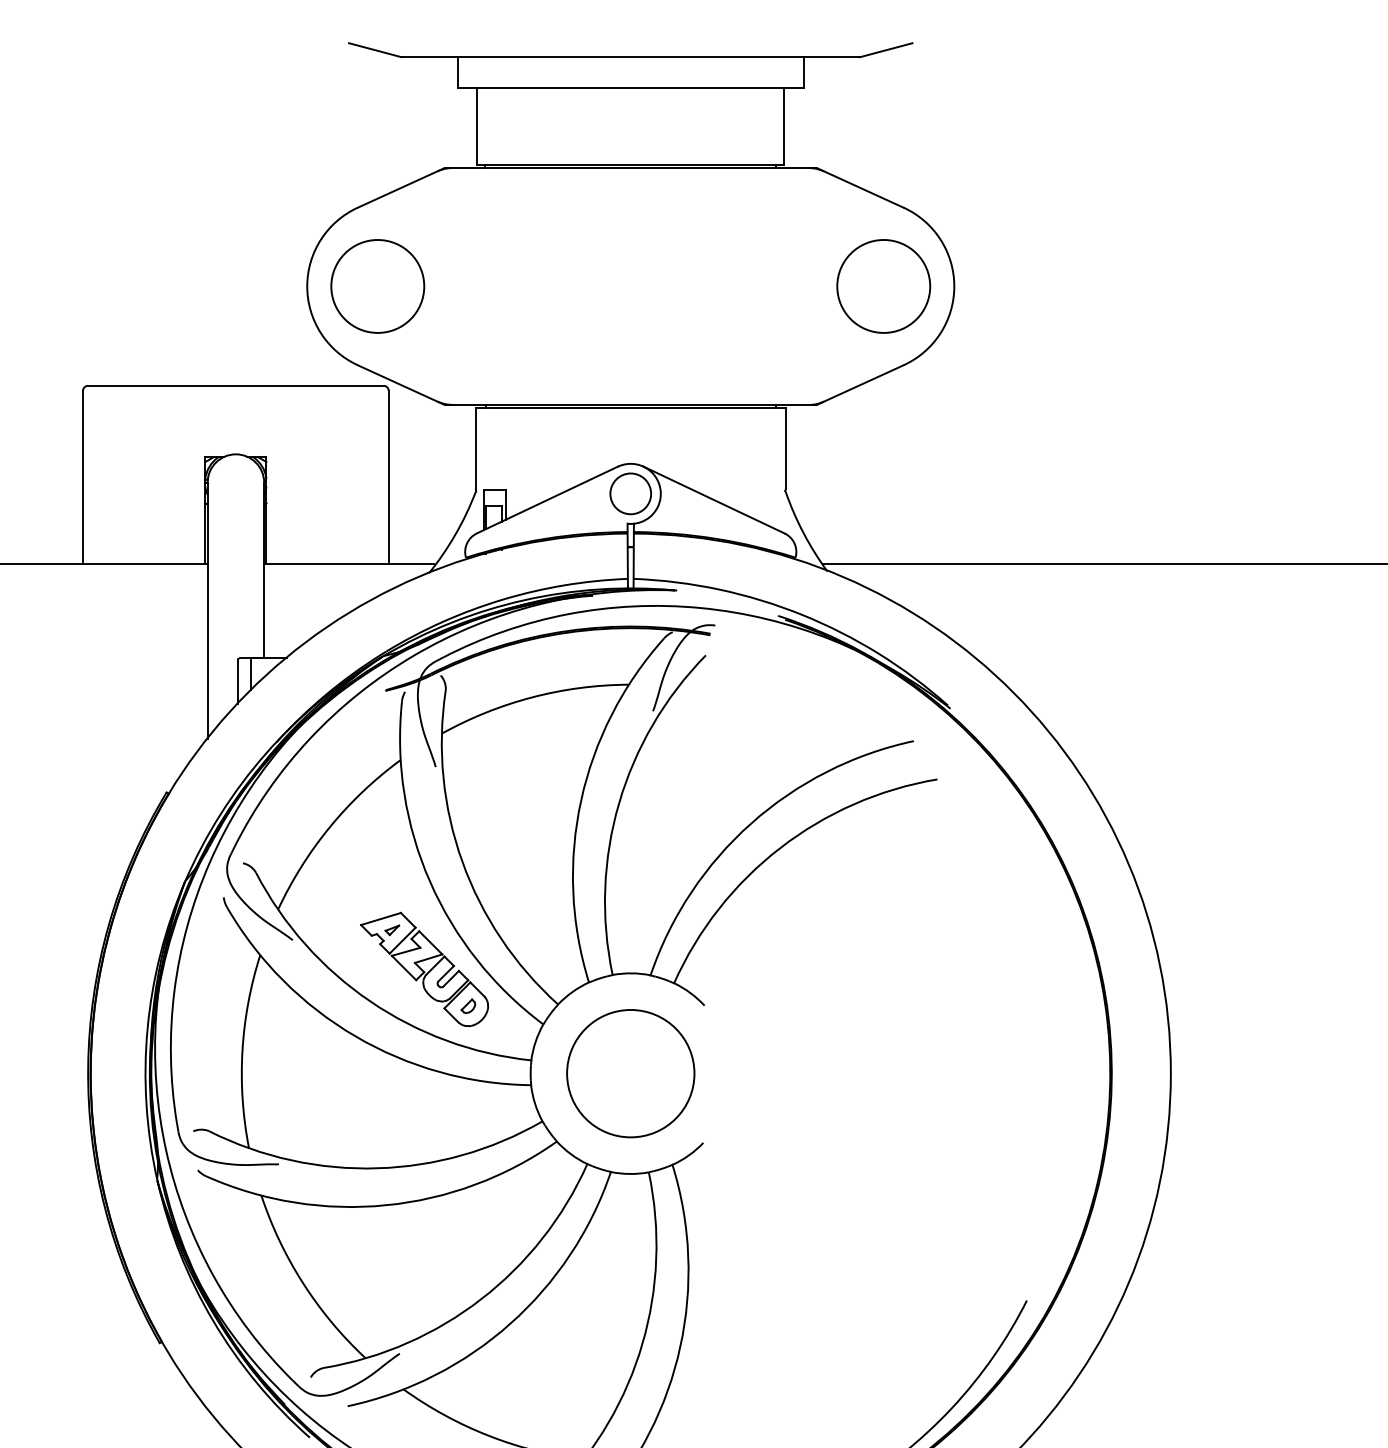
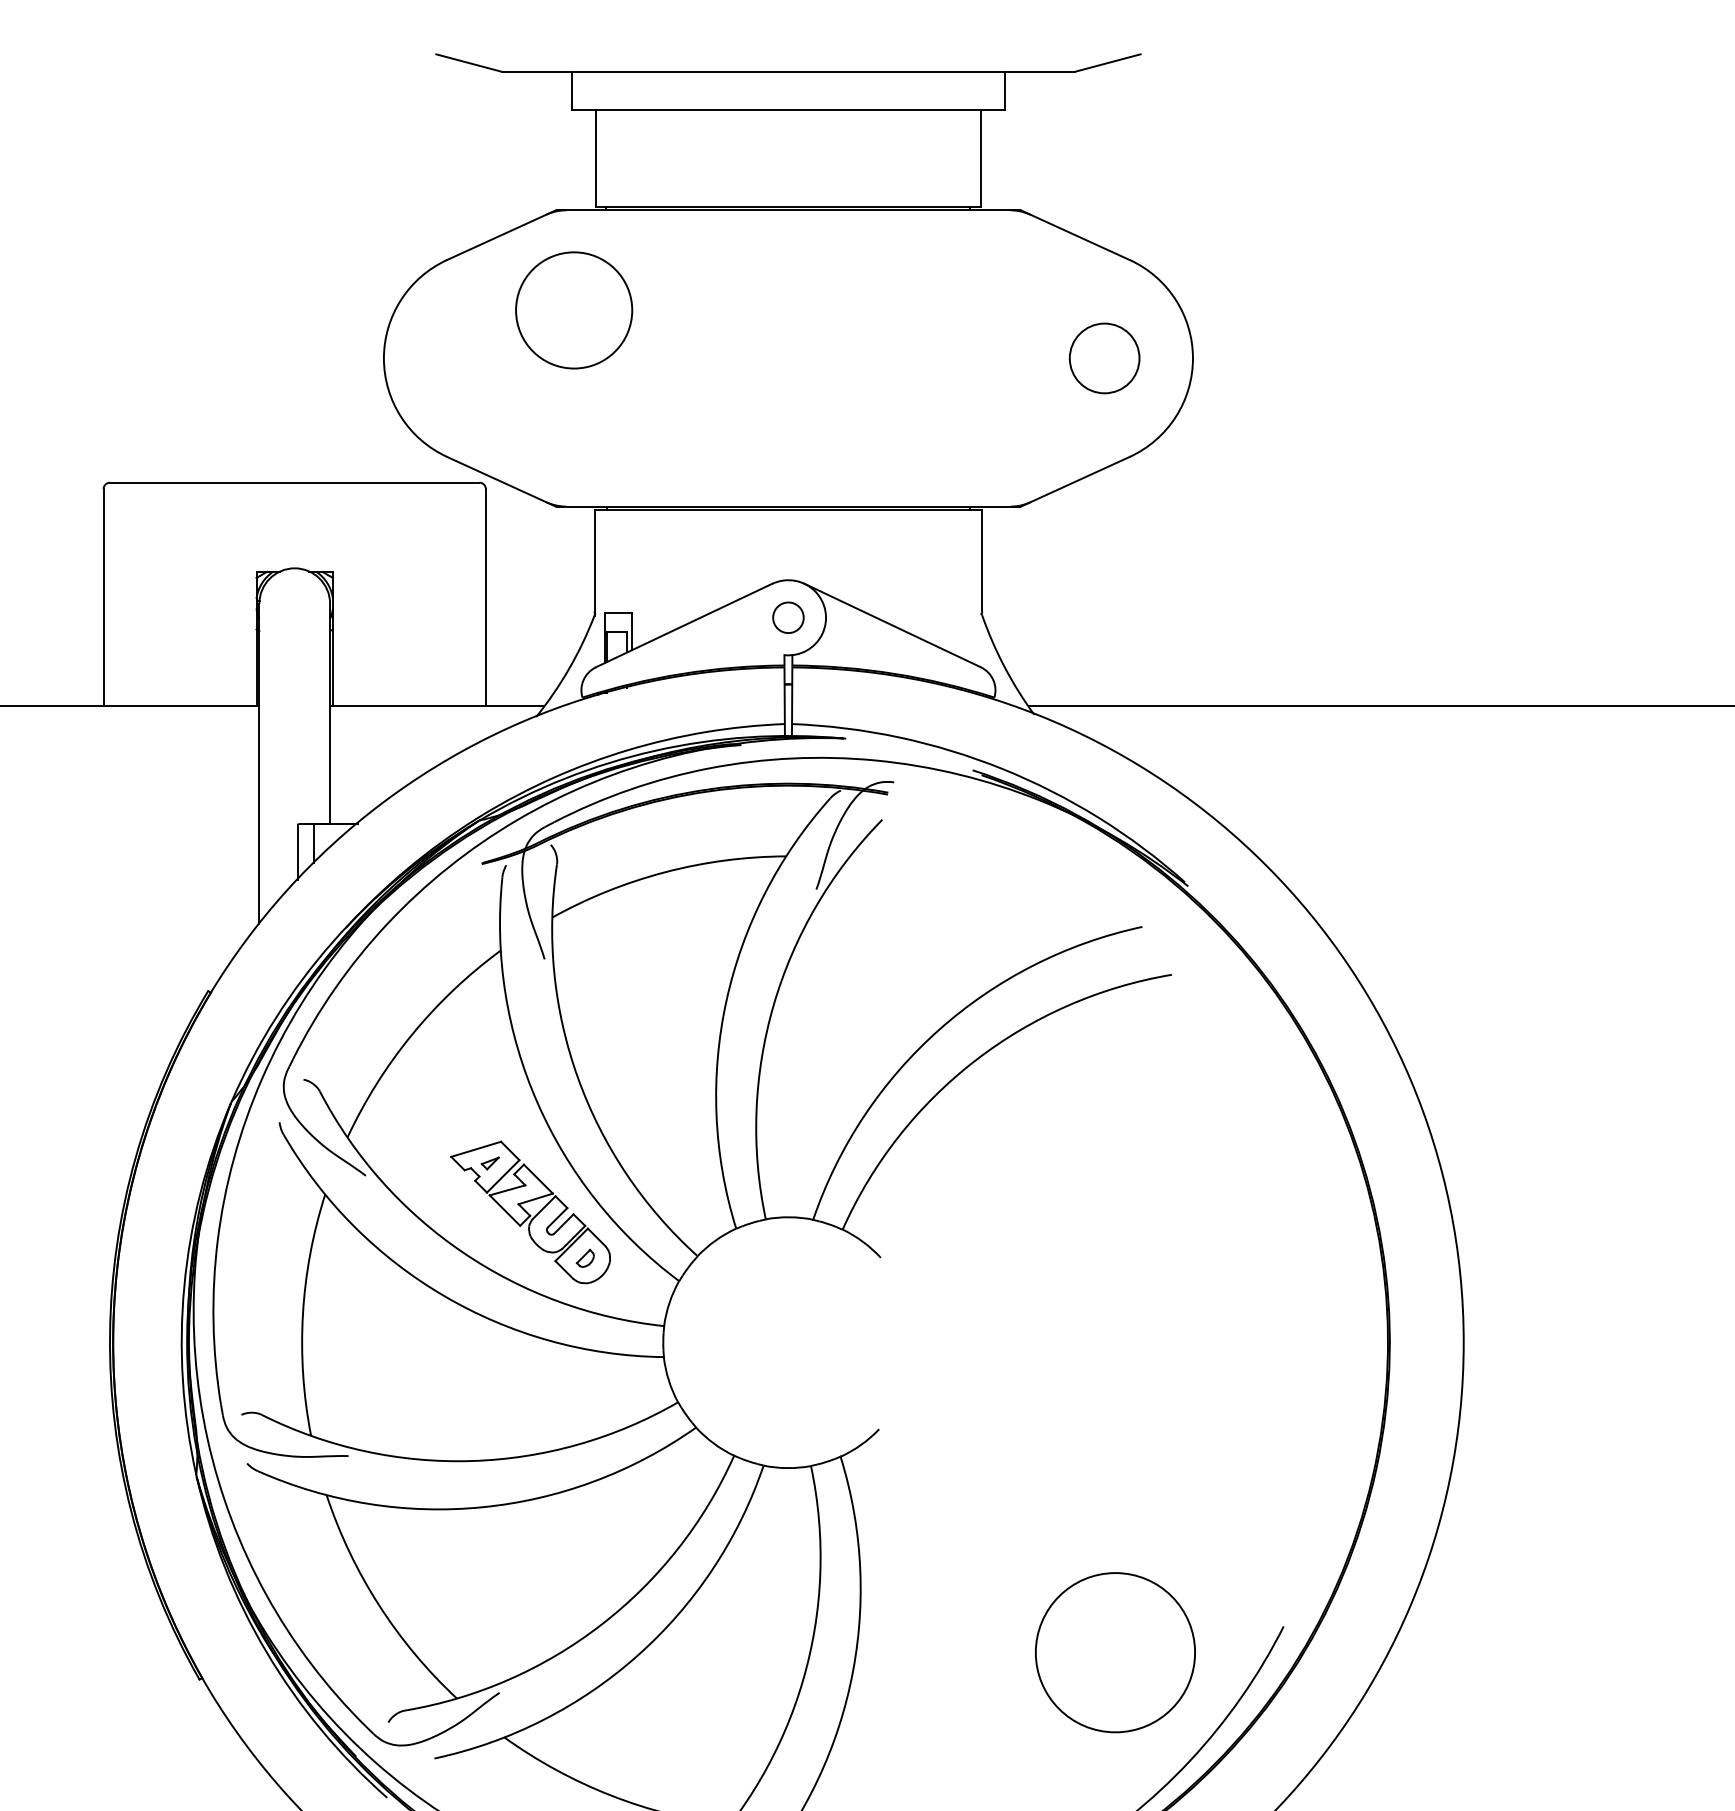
circle: (378, 286) -> (574, 310), moved
circle: (883, 286) -> (1104, 358), size x0.6
circle: (630, 493) -> (787, 617), size x0.6
circle: (630, 1073) -> (1114, 1652), moved

